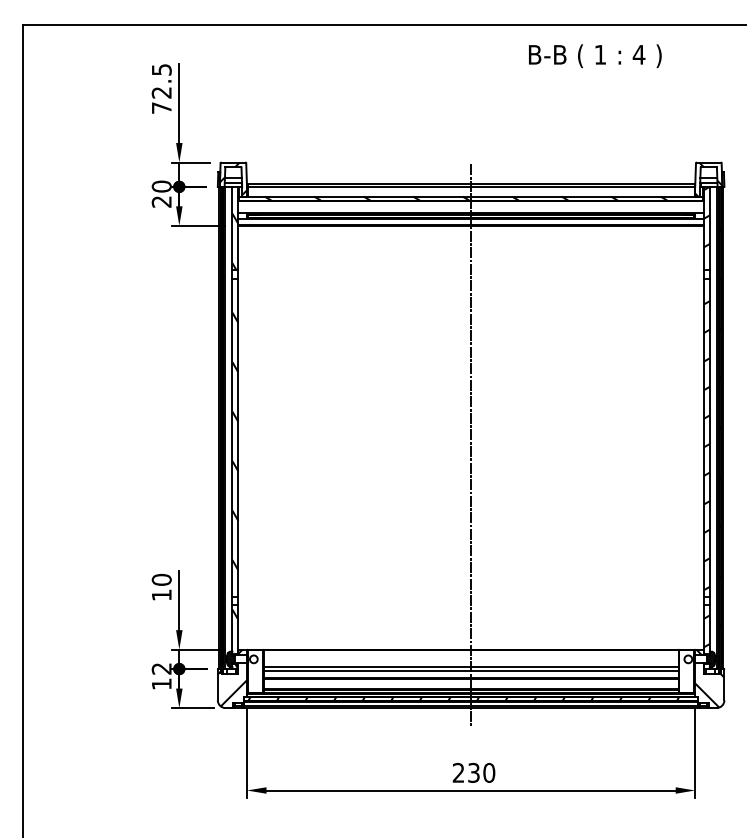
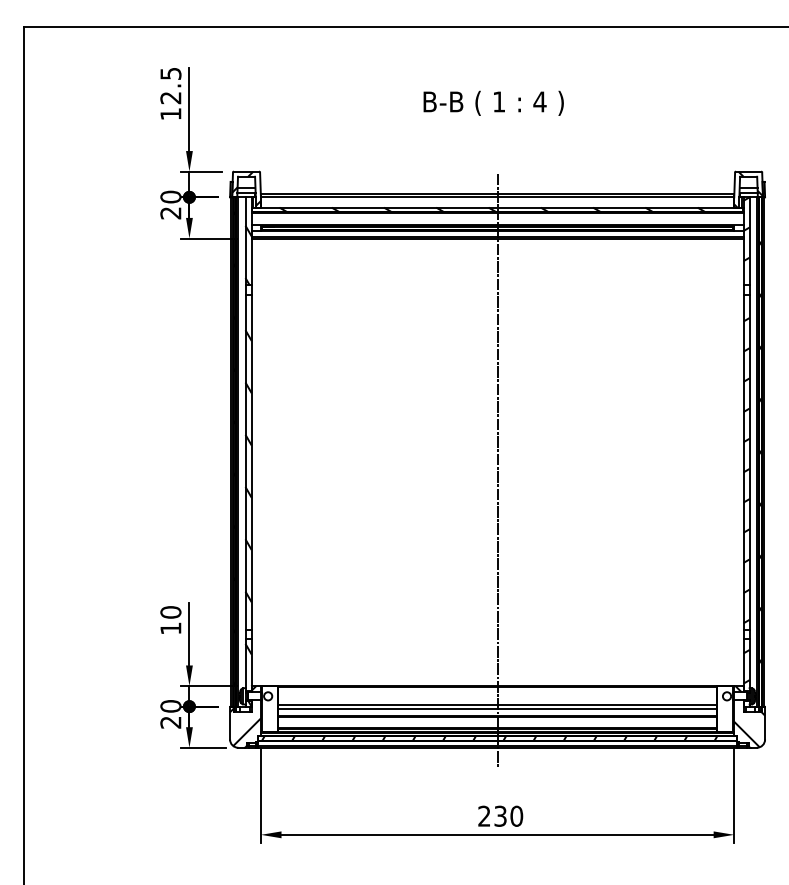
text: (595, 55) -> (493, 102), moved
text: (161, 108) -> (170, 114), 72.5 -> 12.5
text: (161, 676) -> (170, 714), 12 -> 20

